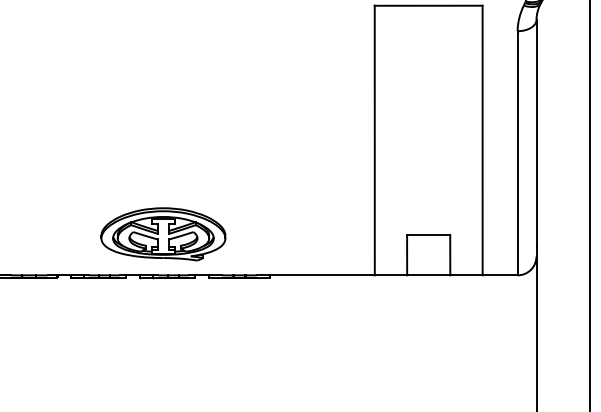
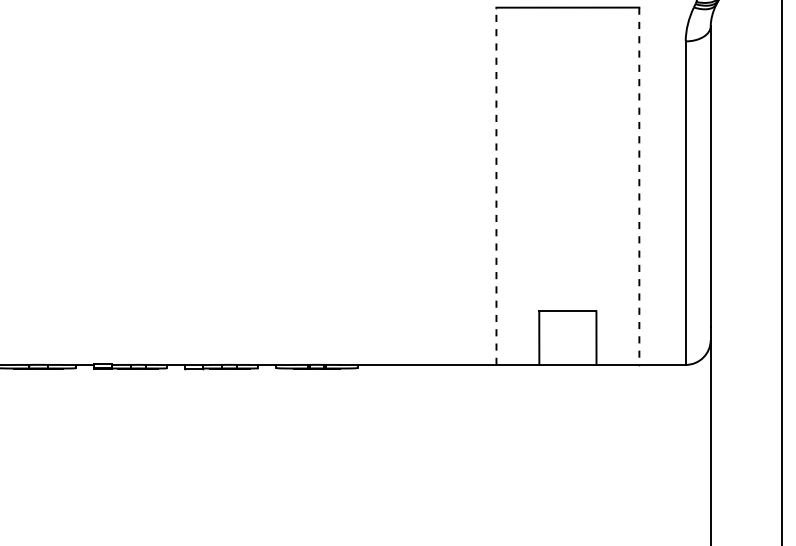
line: (374, 140) -> (496, 186), solid -> dashed
line: (482, 140) -> (639, 186), solid -> dashed
part: (163, 234) -> (216, 310), removed

